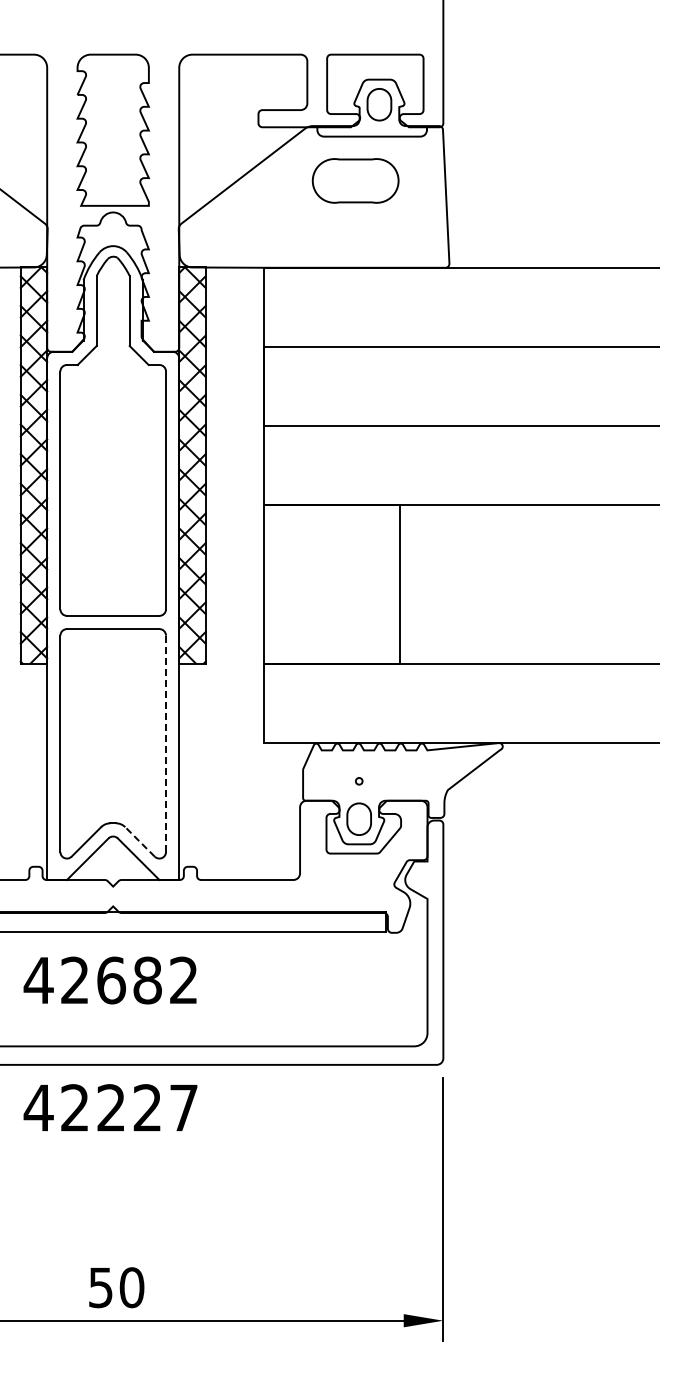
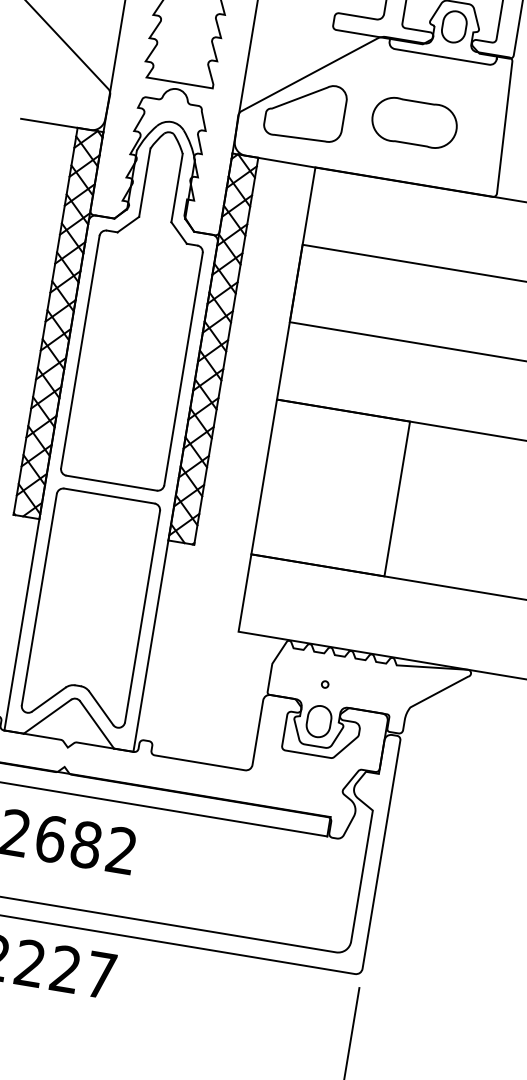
part: (355, 180) -> (414, 122), moved
part: (245, 212) -> (306, 110), added
line: (166, 744) -> (142, 617), dashed -> solid
line: (140, 841) -> (101, 707), dashed -> solid

